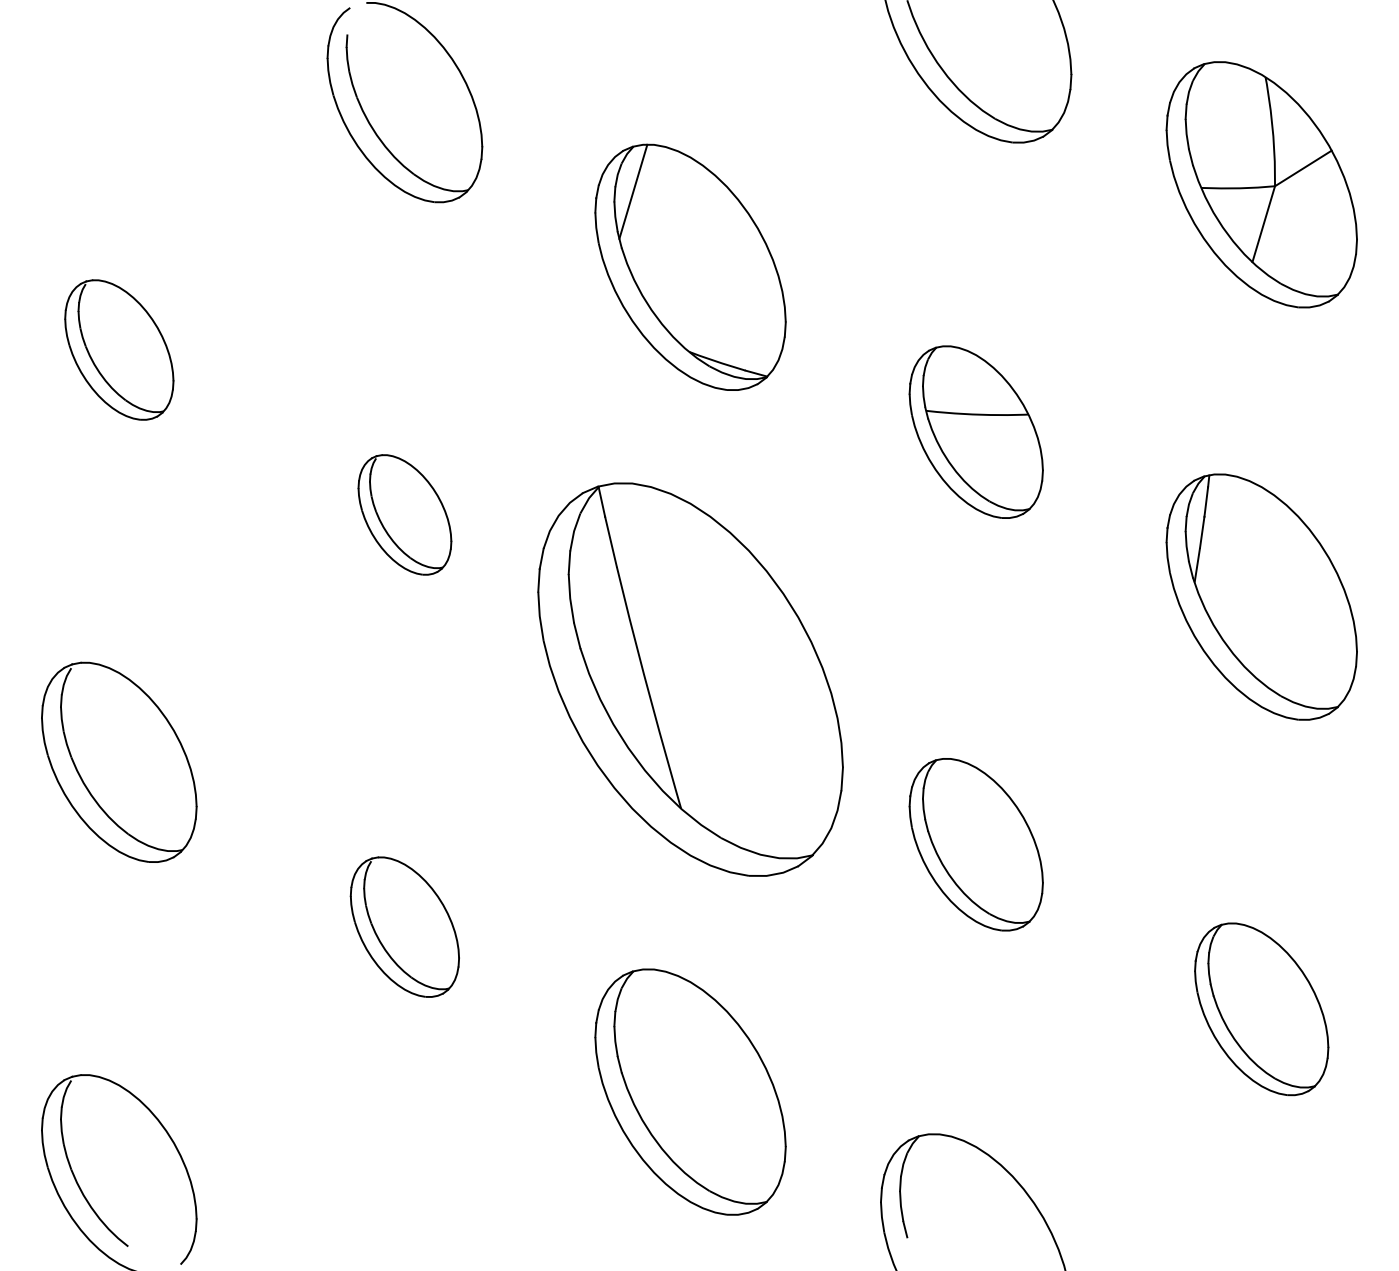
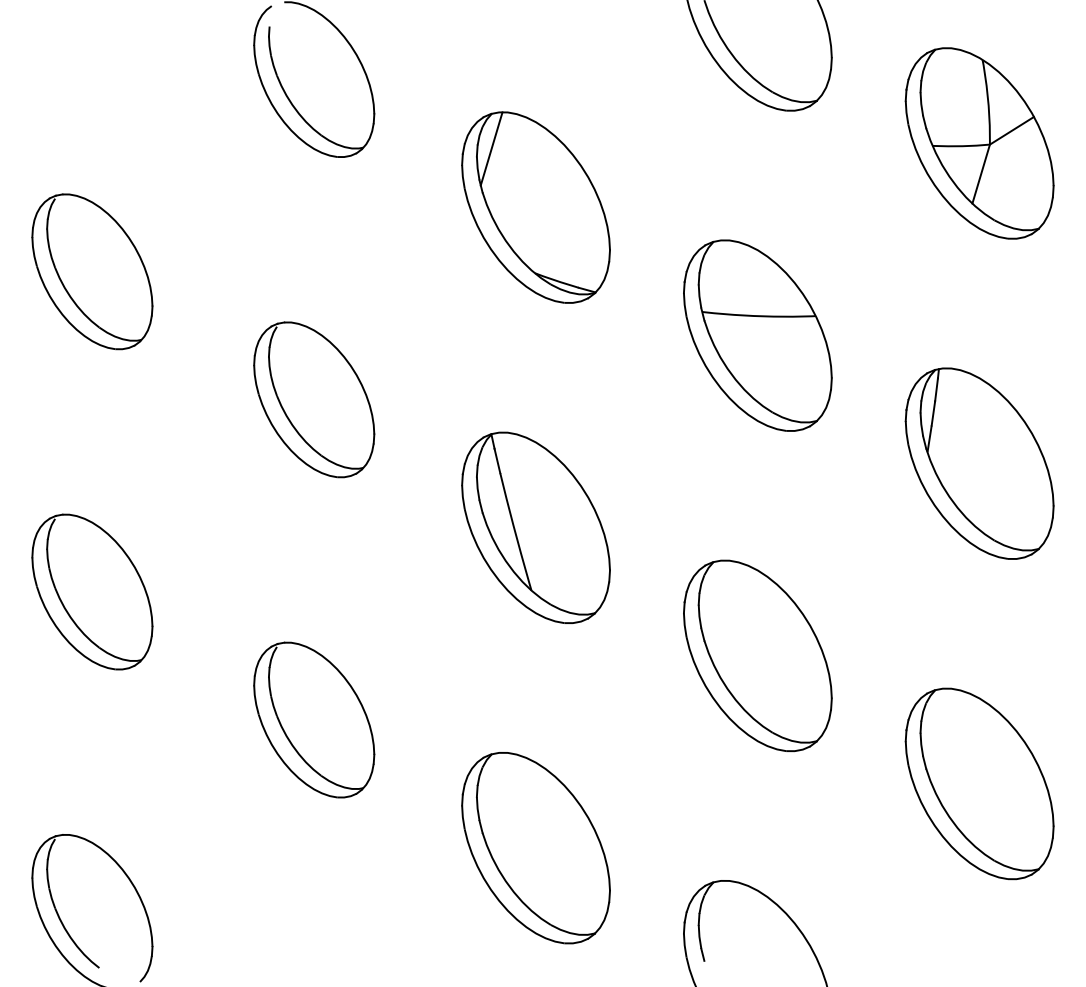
part: (119, 349) -> (92, 271), size x1.43
part: (976, 431) -> (758, 335), size x1.43
part: (404, 514) -> (313, 399), size x1.67
part: (690, 679) -> (536, 527), size x0.62
part: (976, 844) -> (758, 655), size x1.43
part: (404, 926) -> (313, 719), size x1.43
part: (1261, 1008) -> (979, 783), size x1.43

